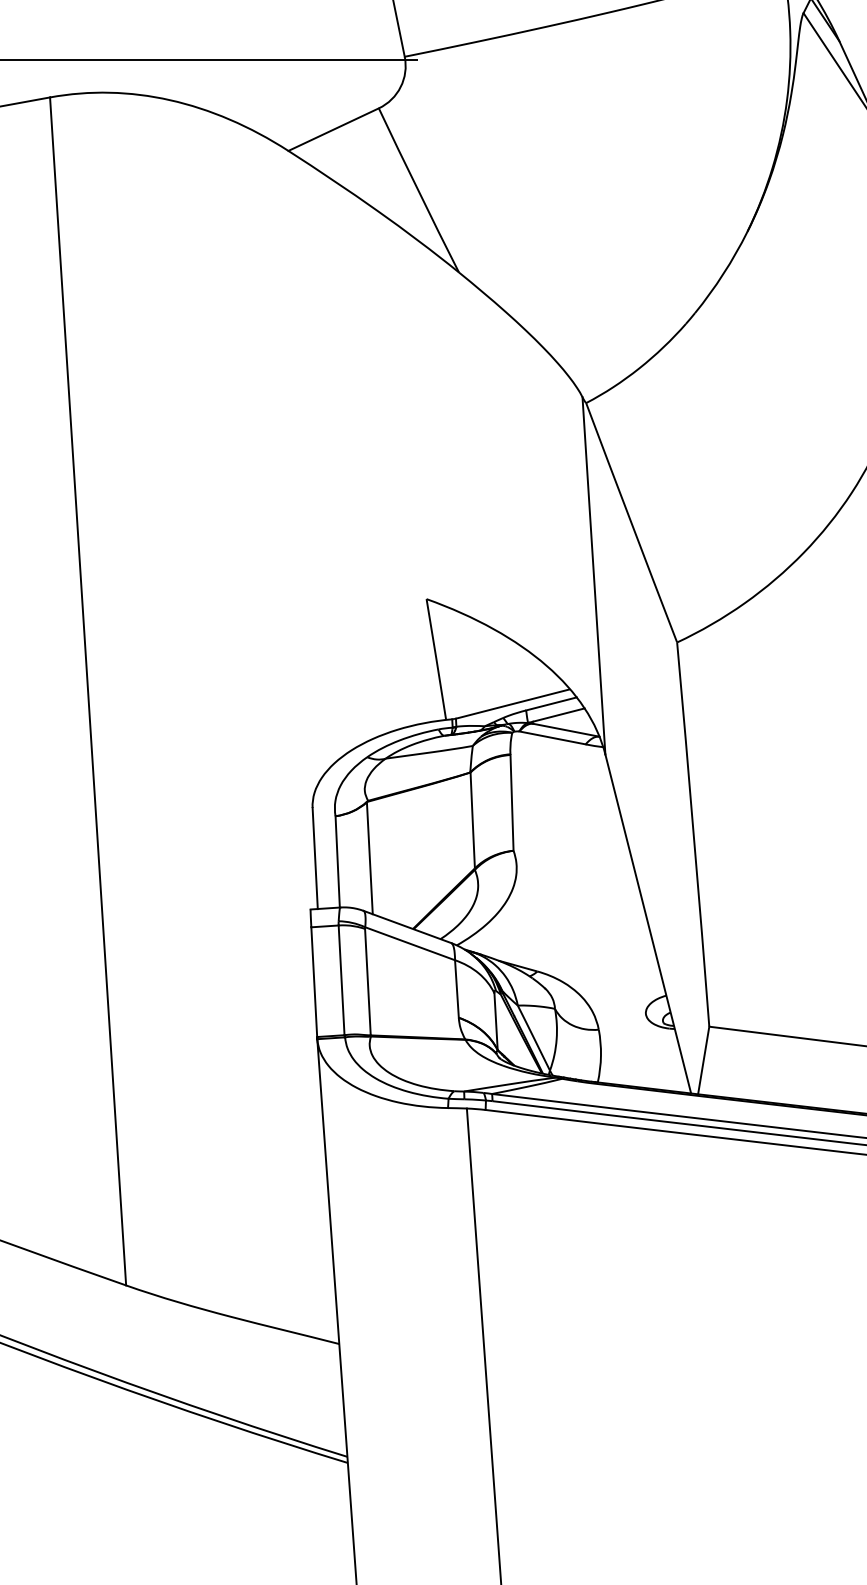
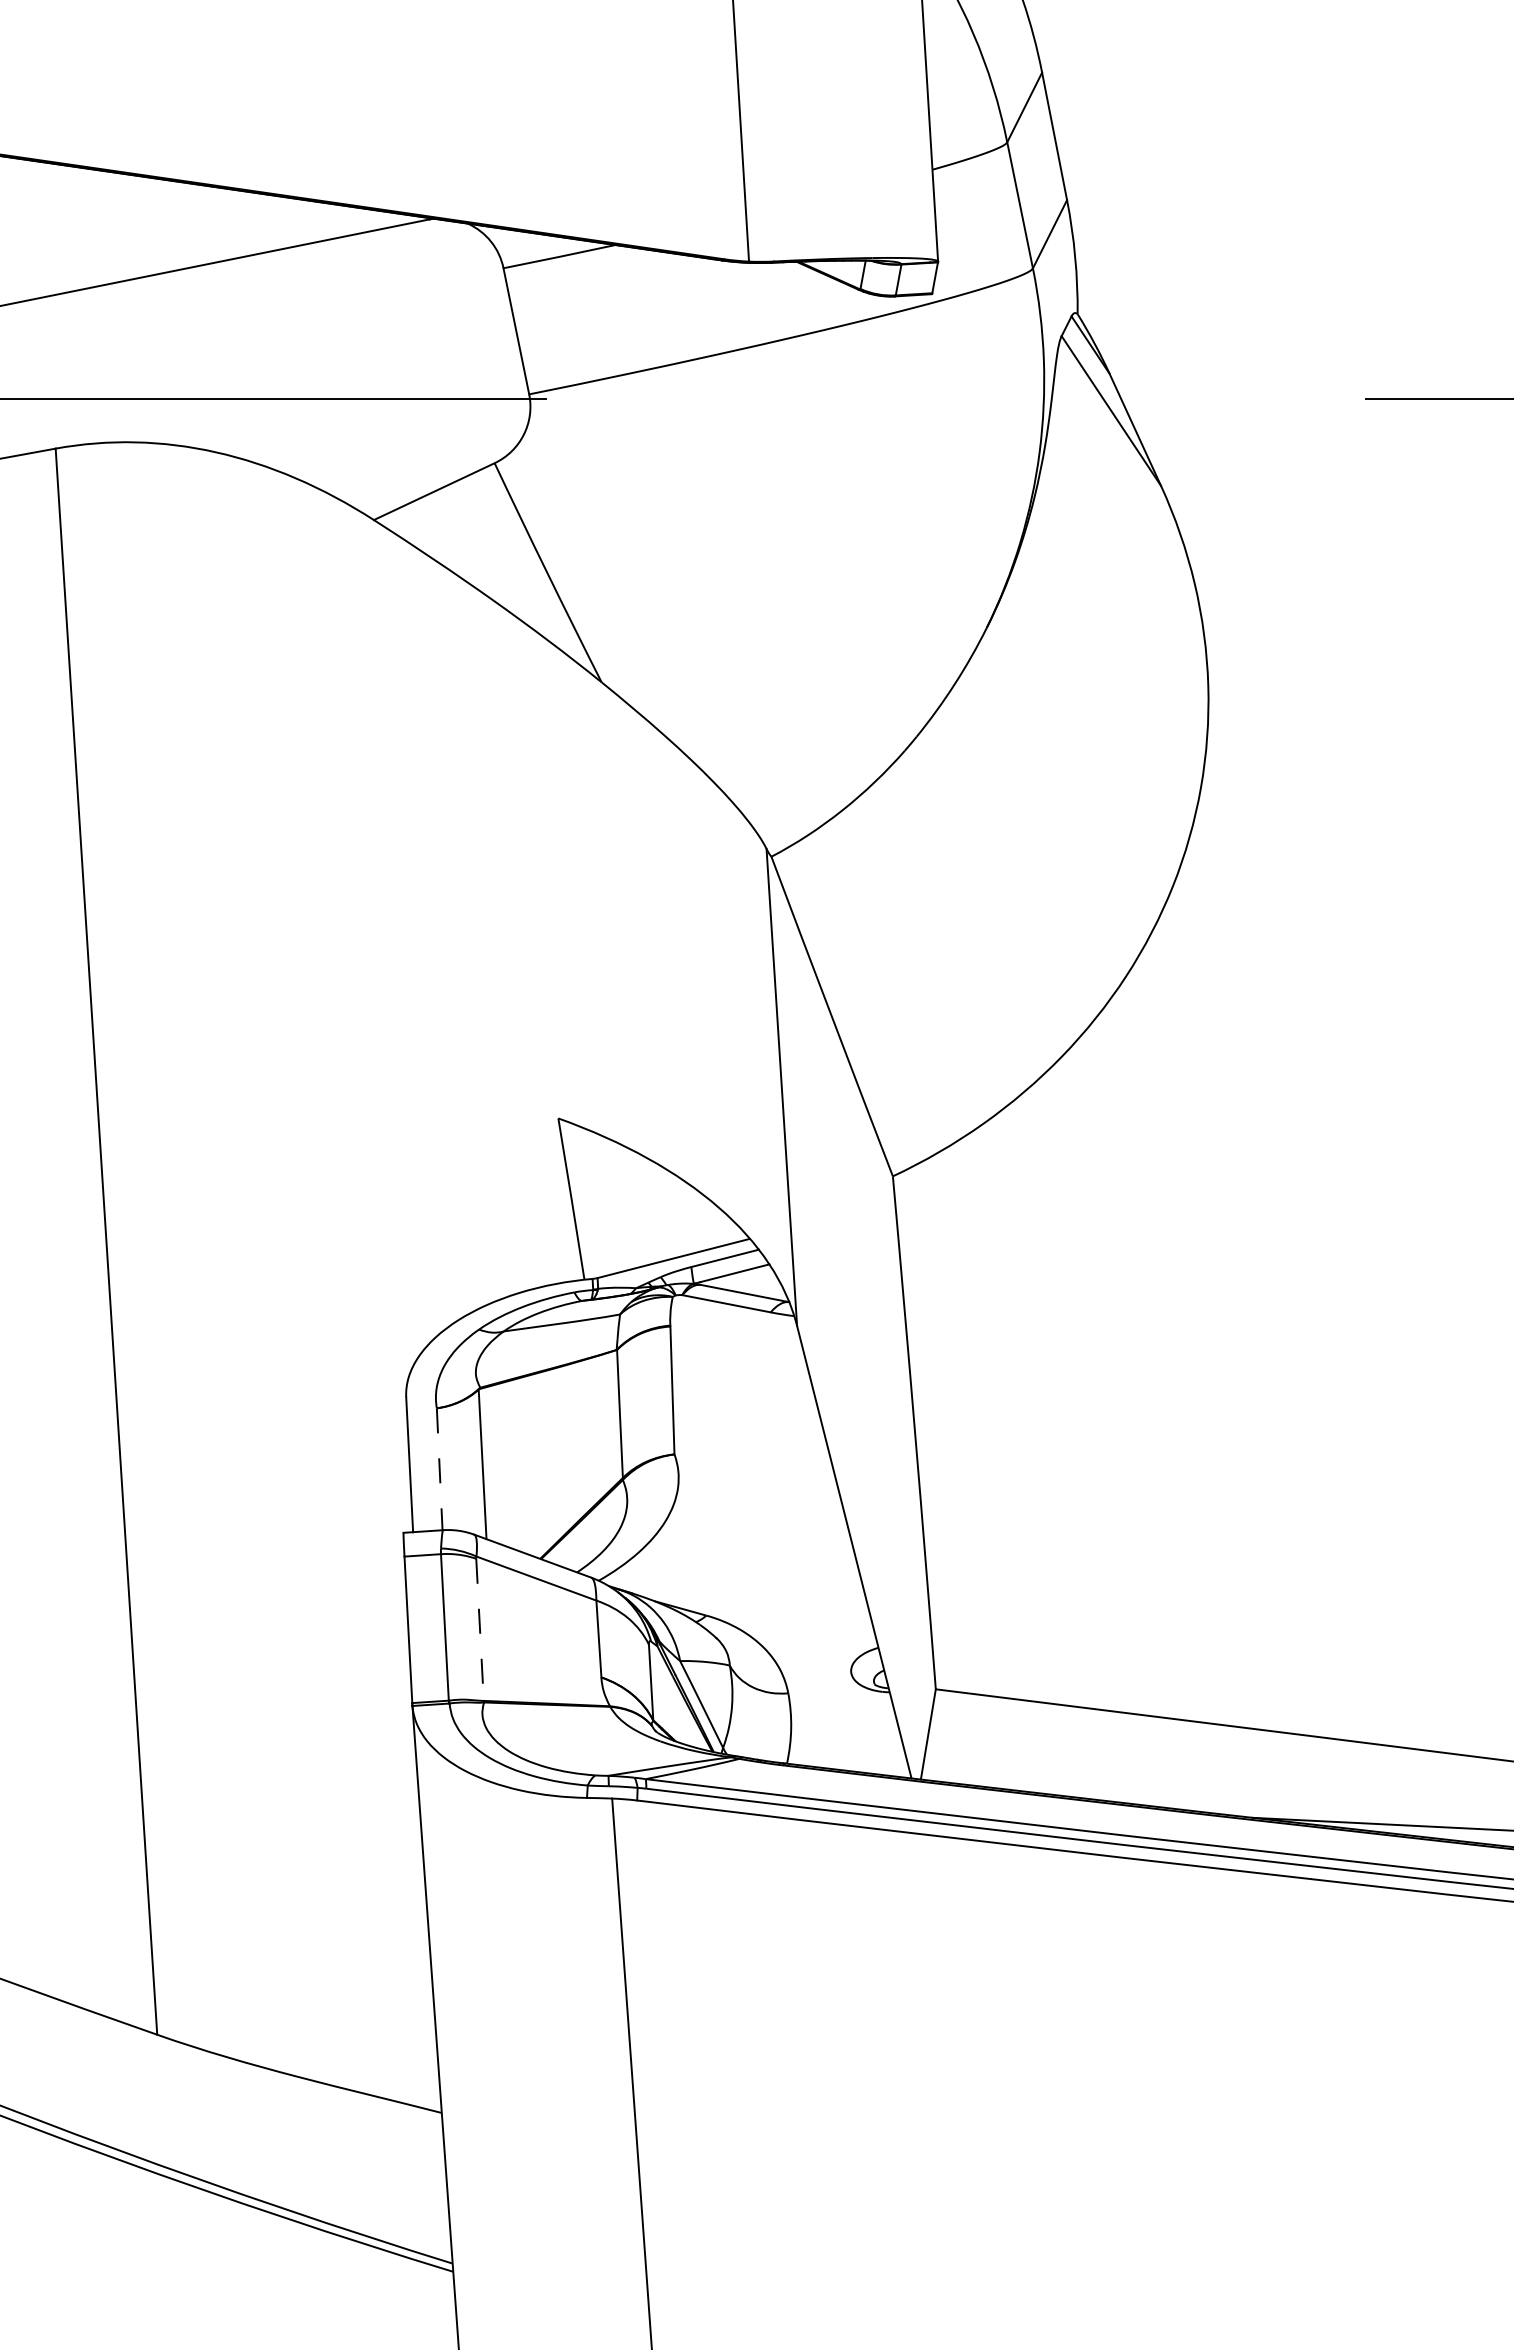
line: (337, 862) -> (439, 1469), solid -> dashed
line: (368, 982) -> (480, 1630), solid -> dashed

